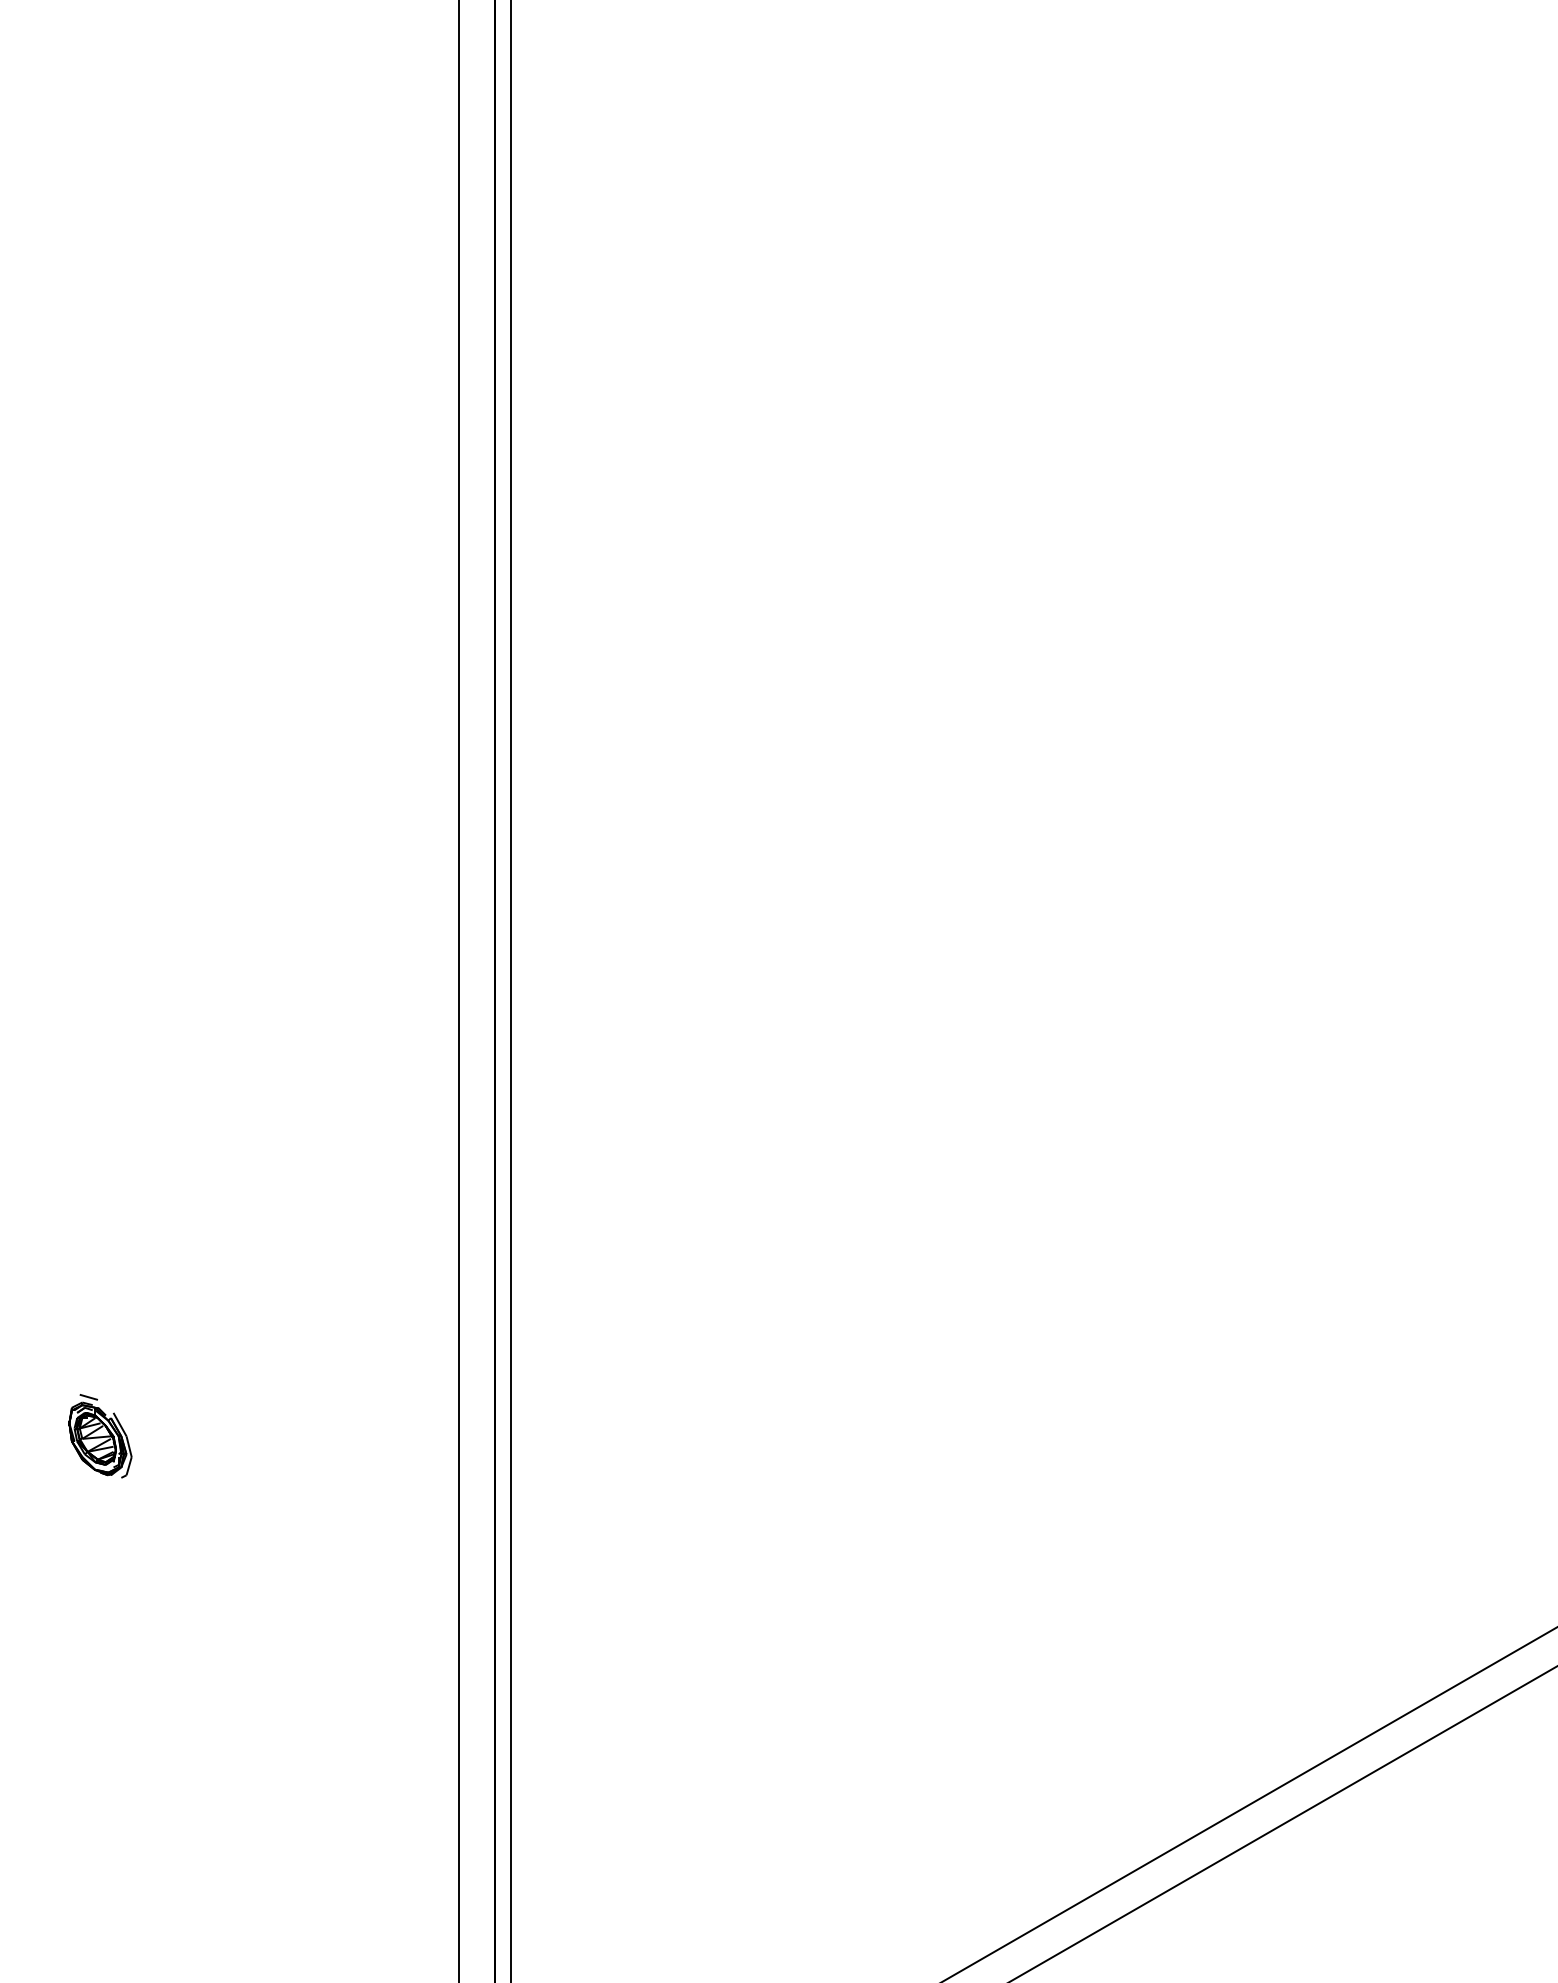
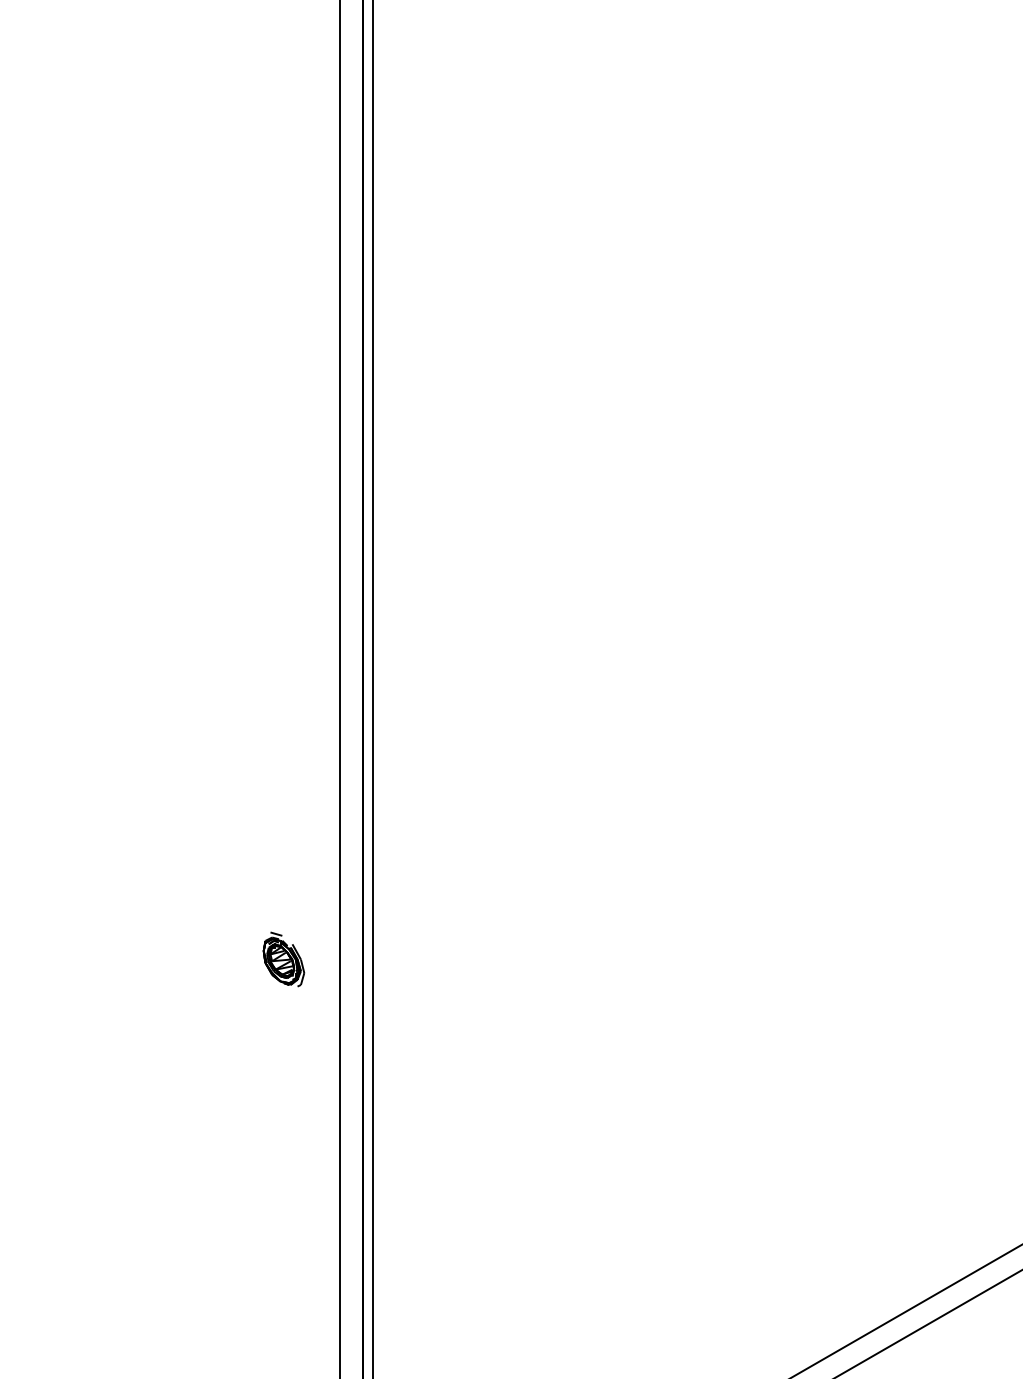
part: (99, 1436) -> (283, 959), moved

